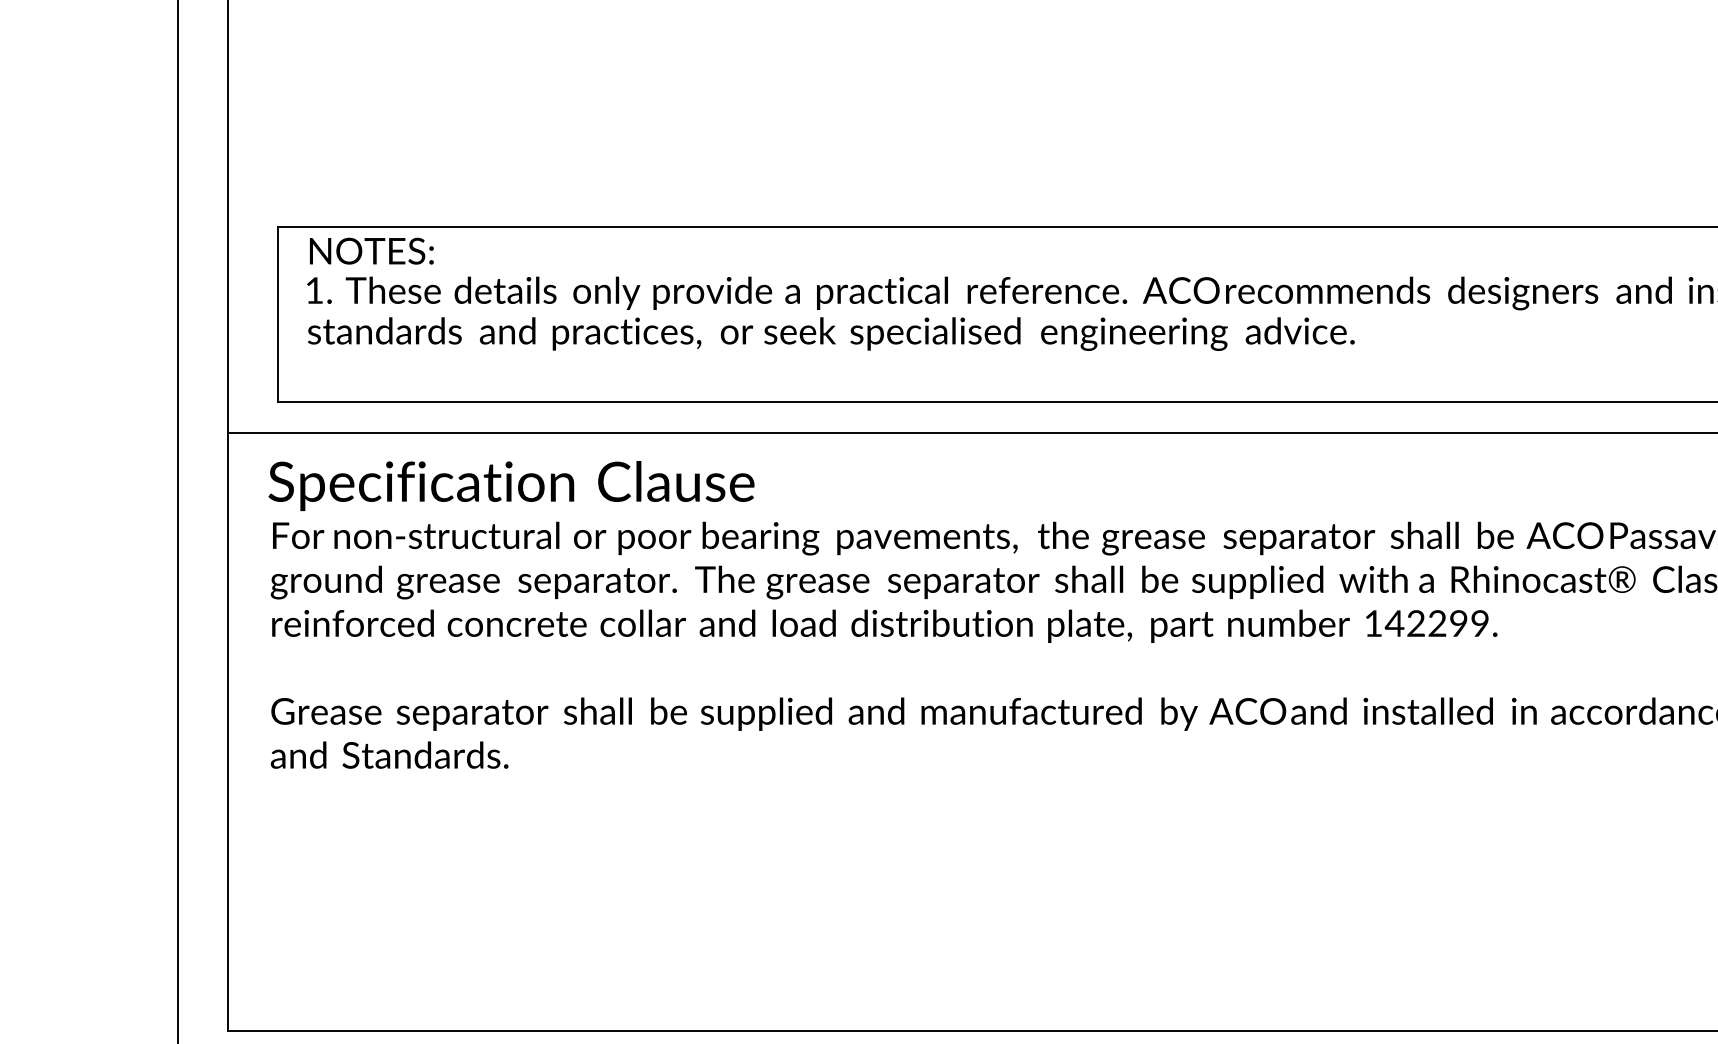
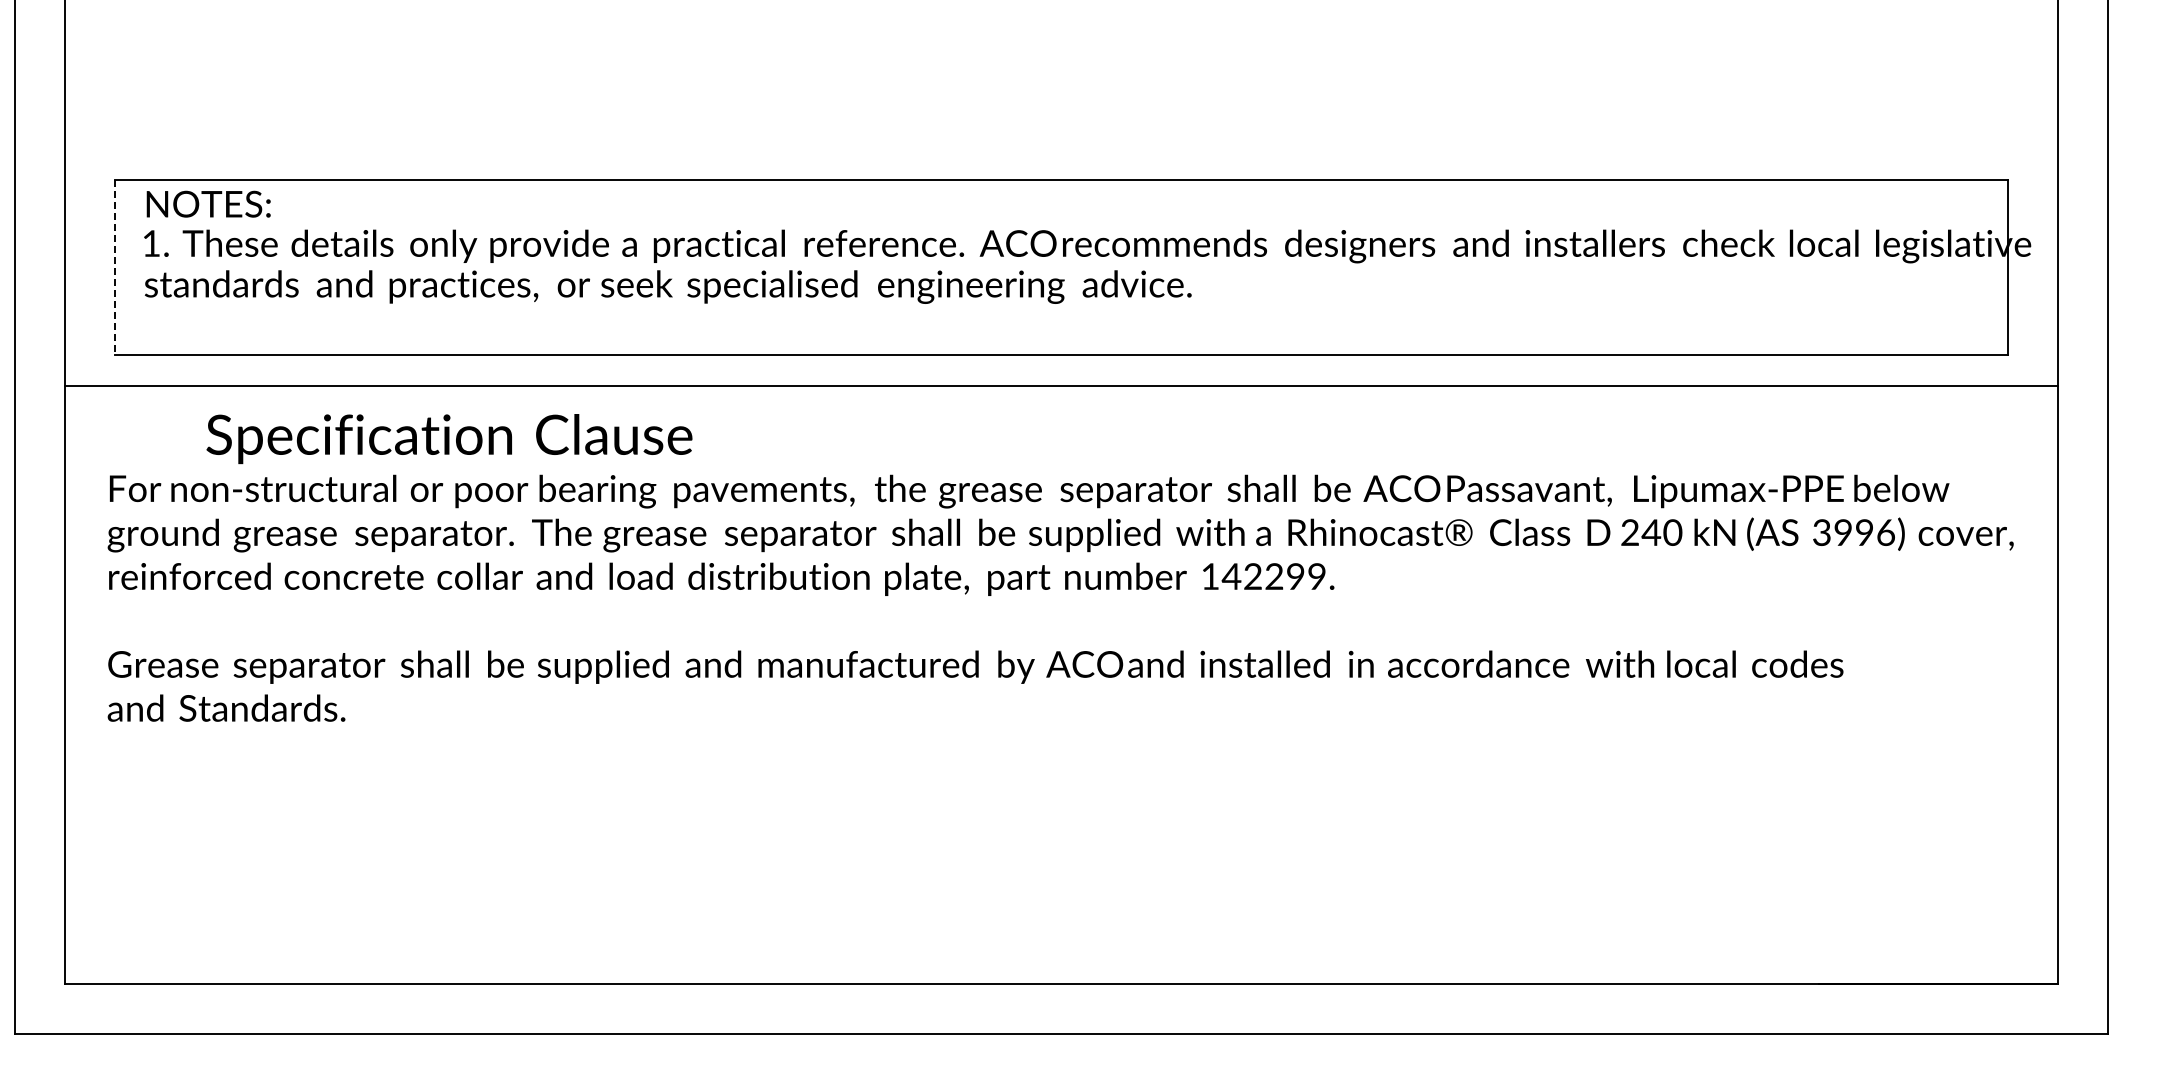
line: (278, 314) -> (115, 267), solid -> dashed
text: (511, 486) -> (449, 439), moved

